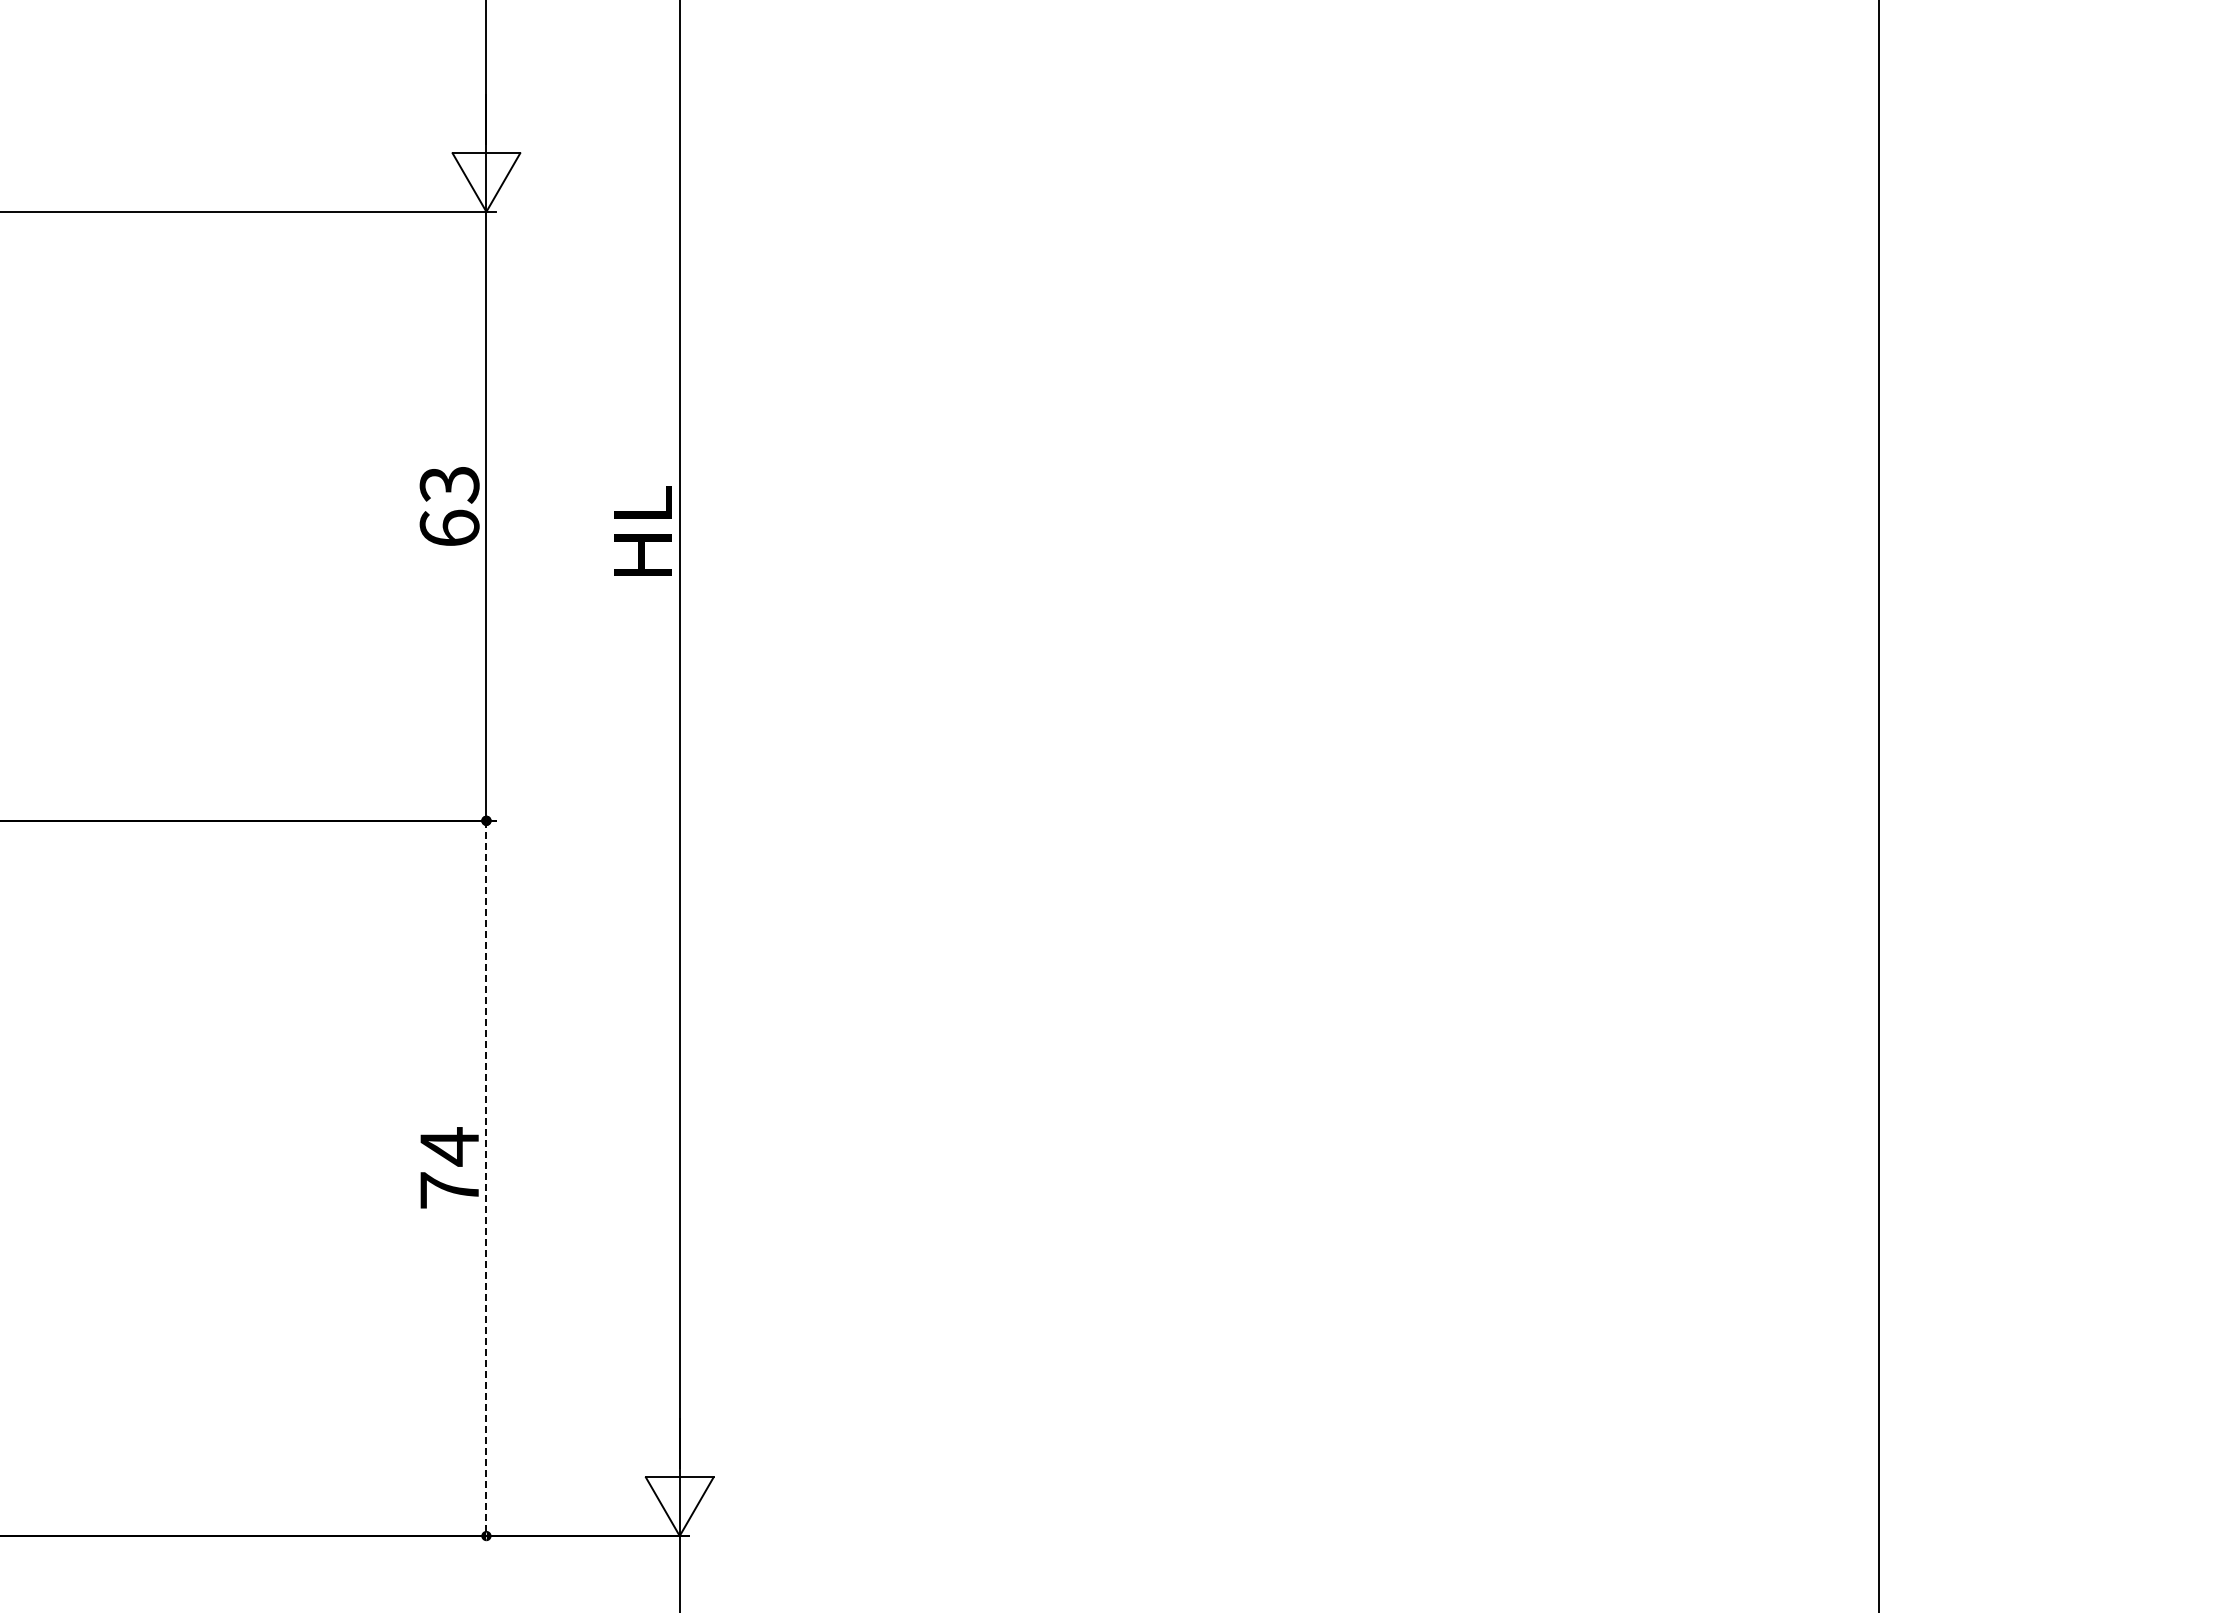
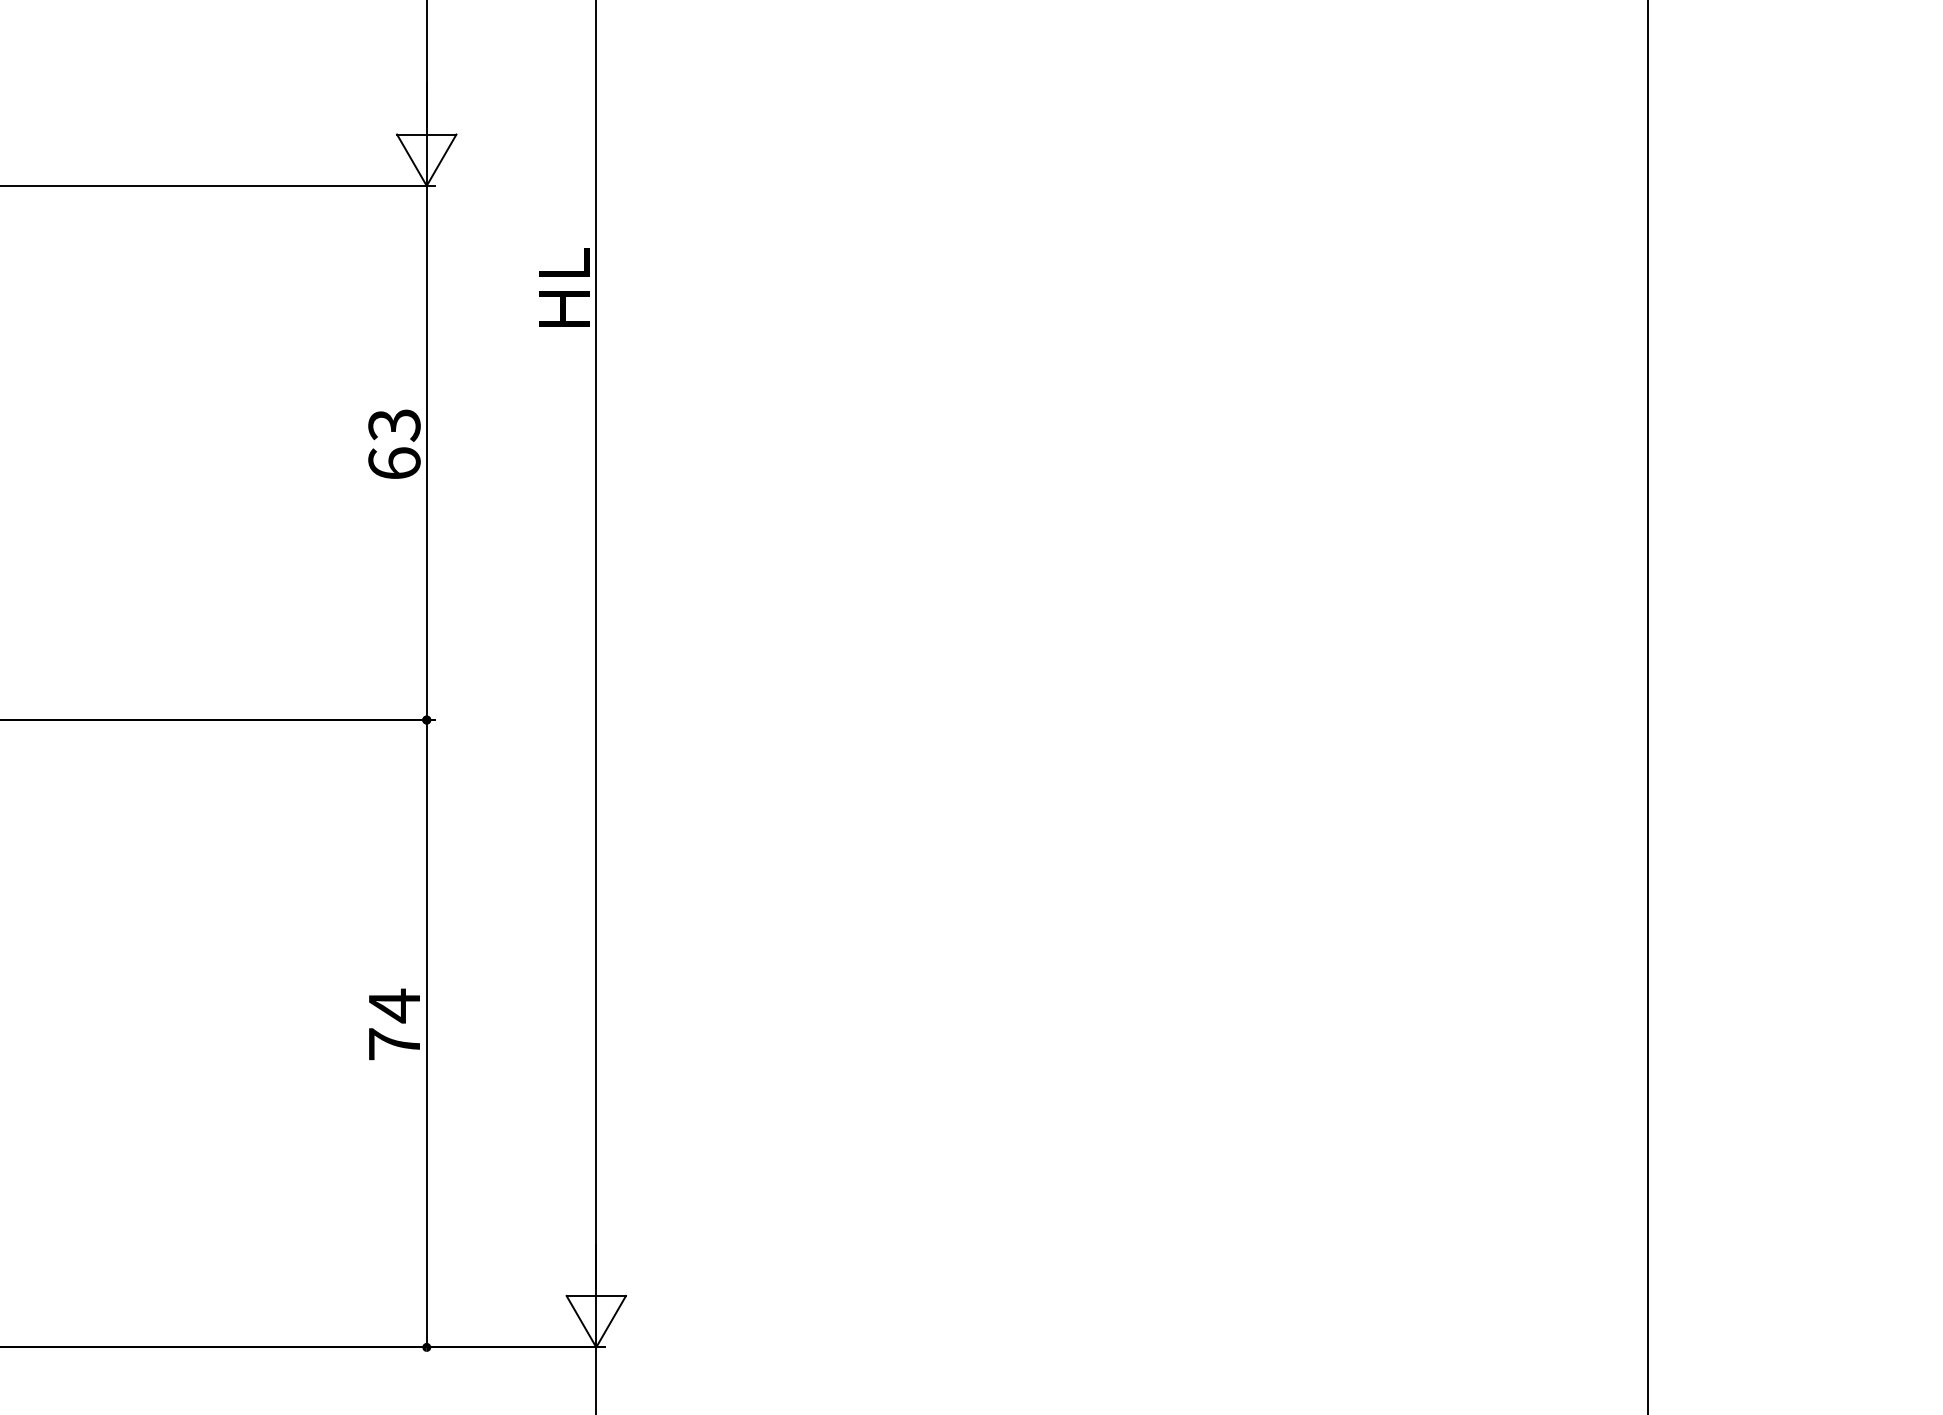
text: (642, 530) -> (563, 287), moved
line: (486, 1178) -> (426, 1033), dashed -> solid

